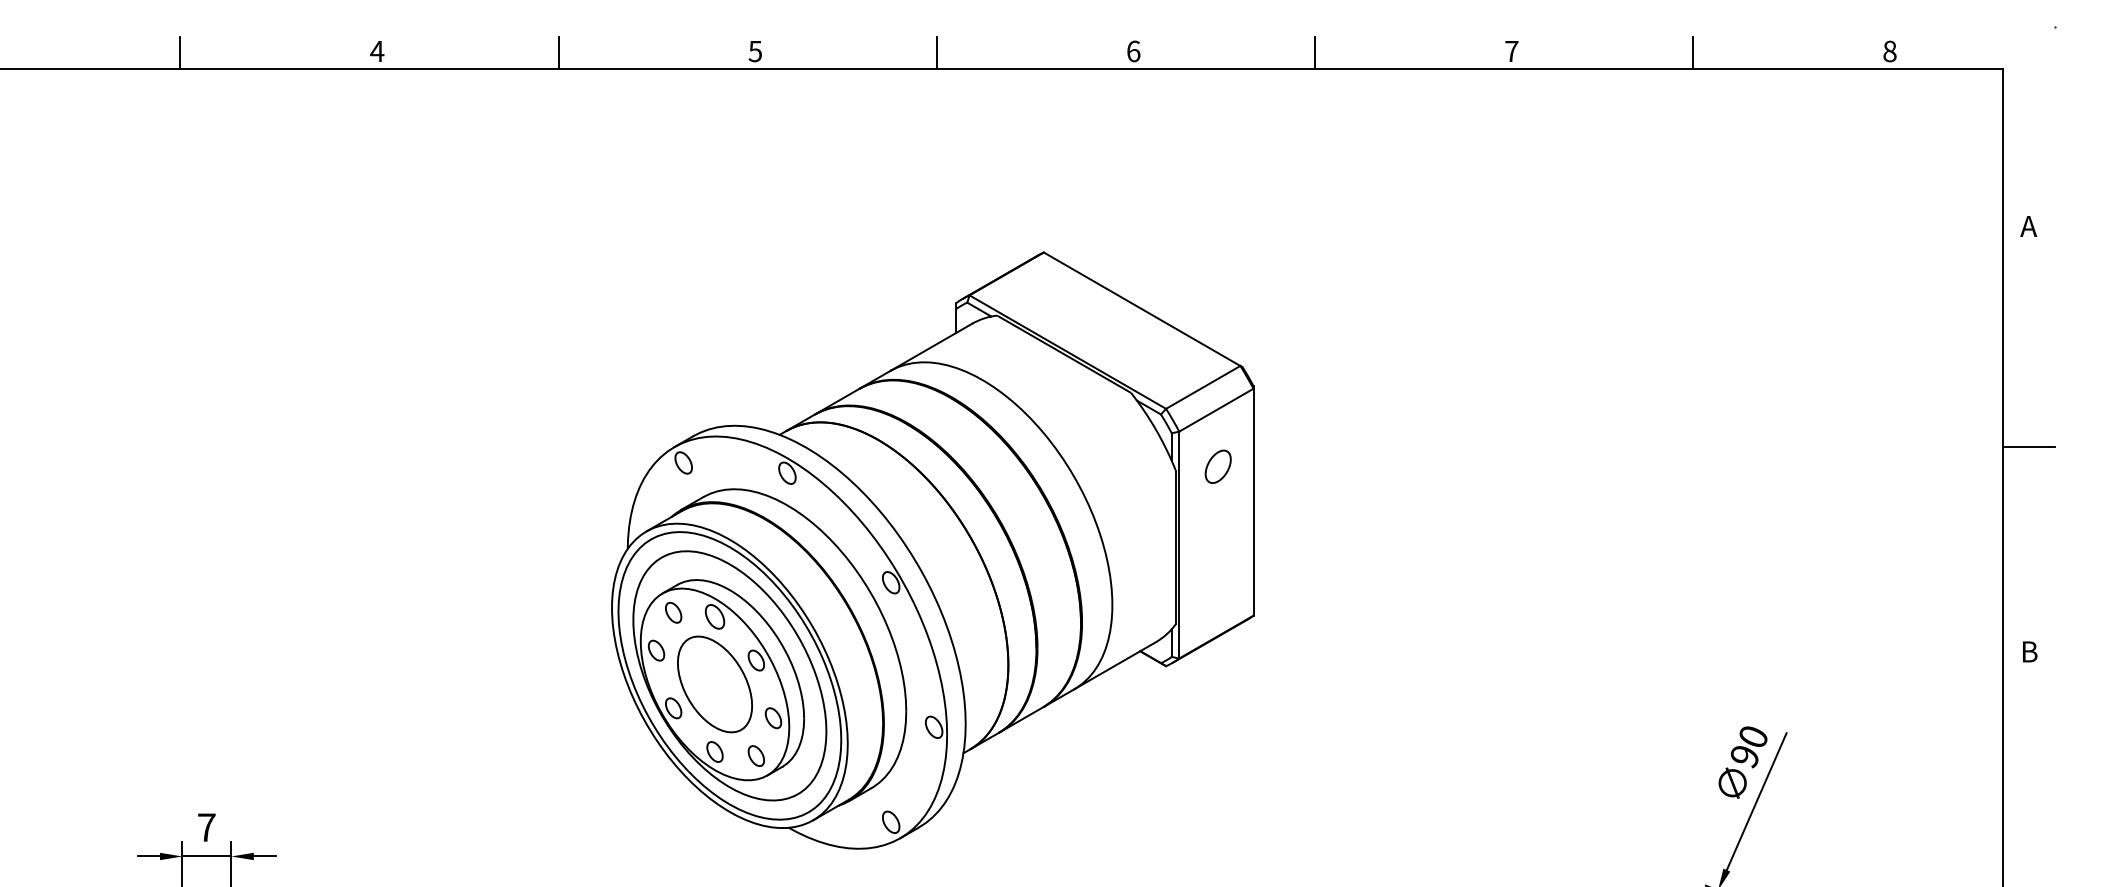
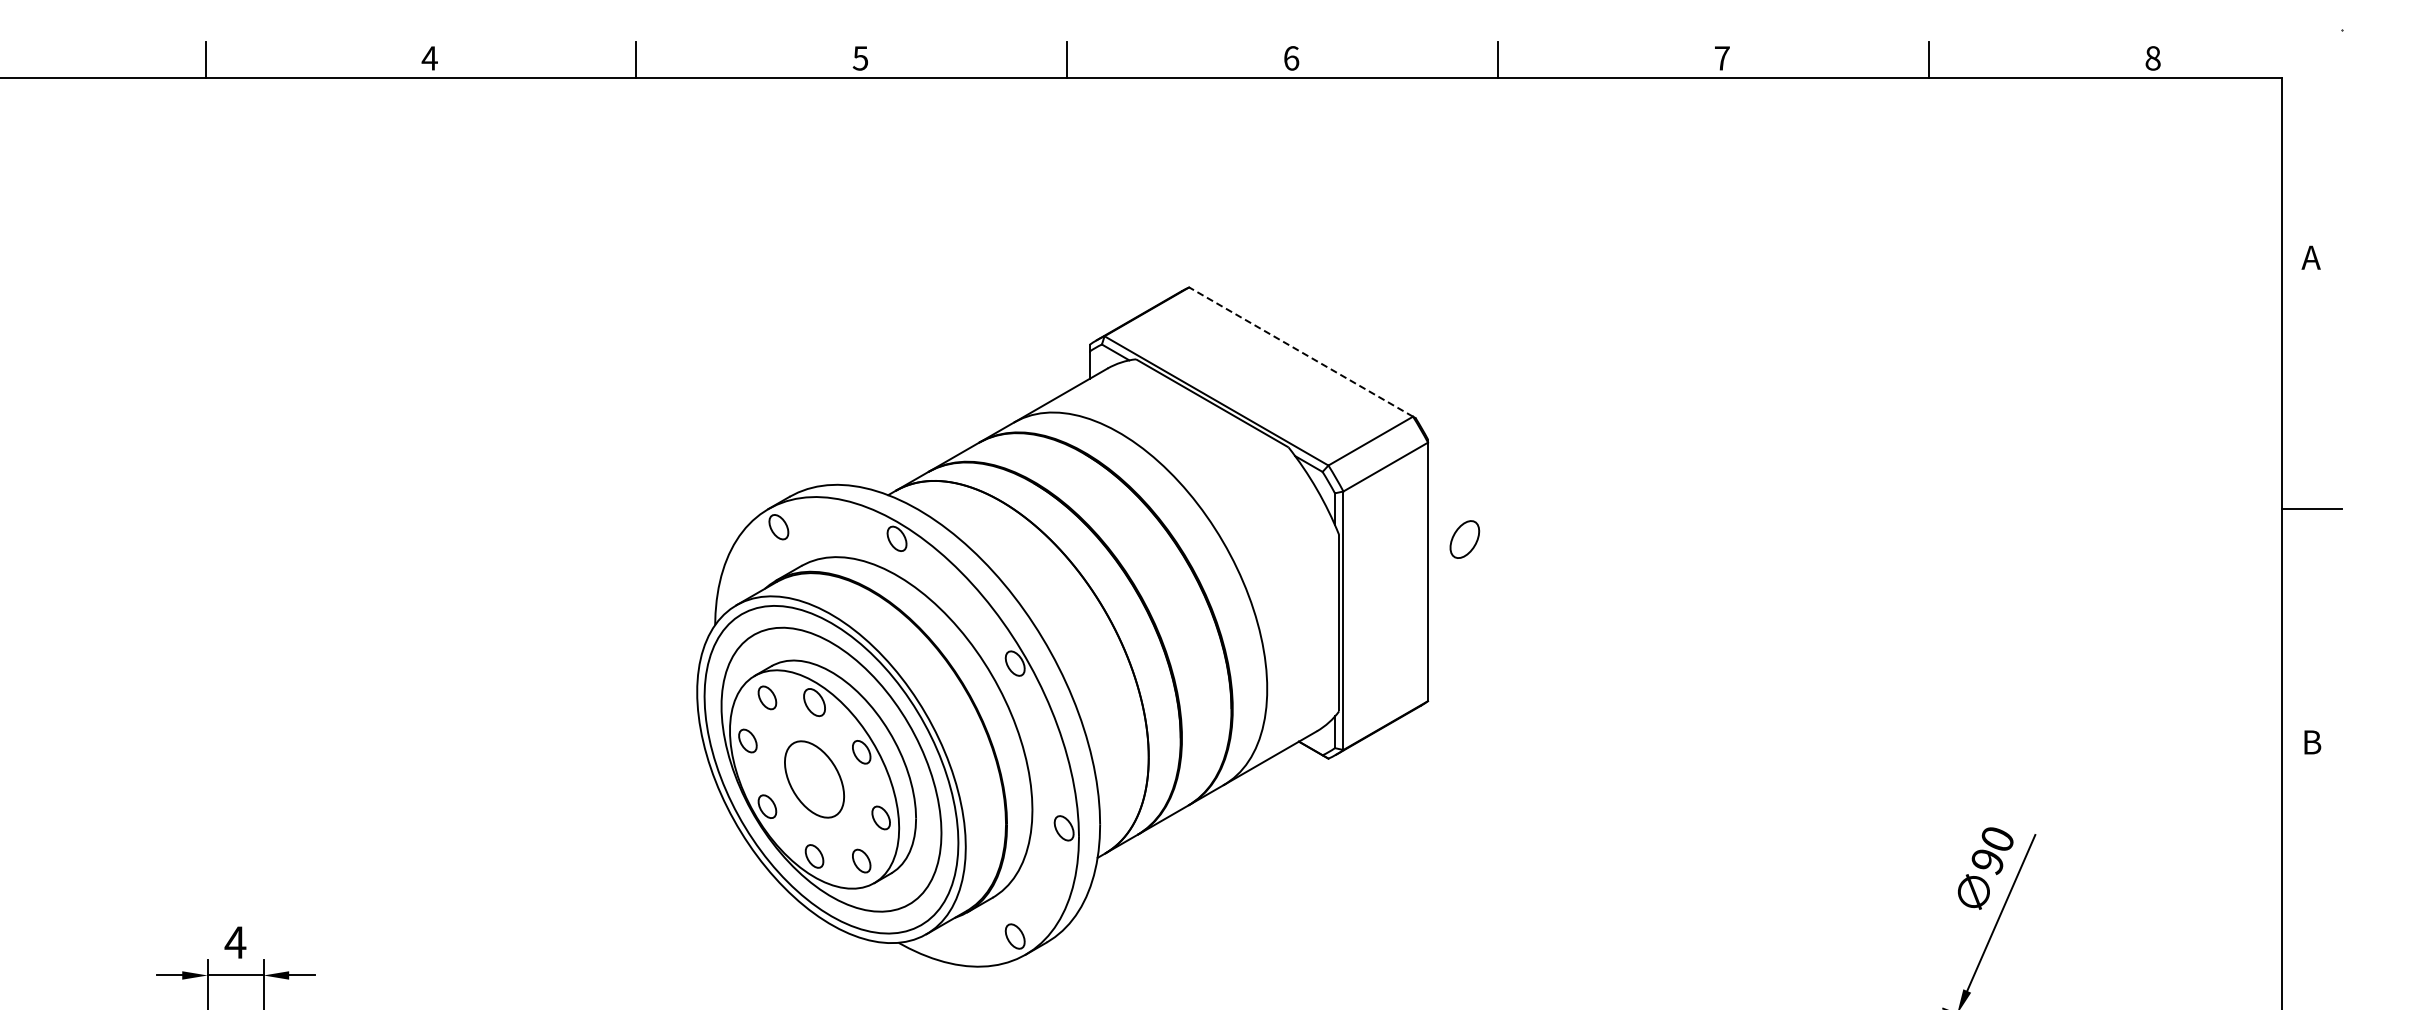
line: (1141, 308) -> (1300, 351), solid -> dashed
part: (1217, 466) -> (1464, 539), moved
part: (714, 684) -> (814, 779), size x0.7
text: (206, 827) -> (235, 942), 7 -> 4

